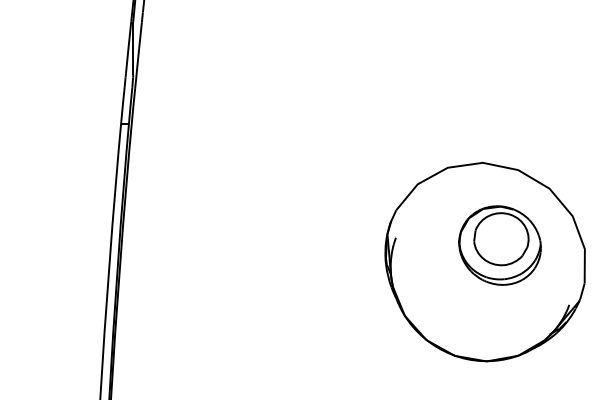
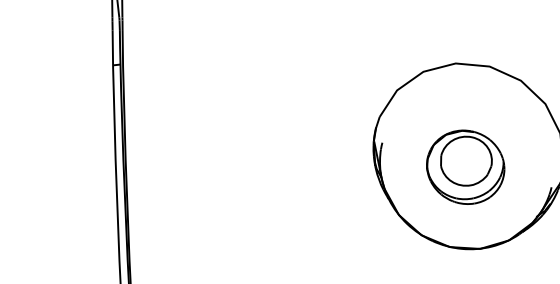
part: (499, 245) -> (465, 167), moved

